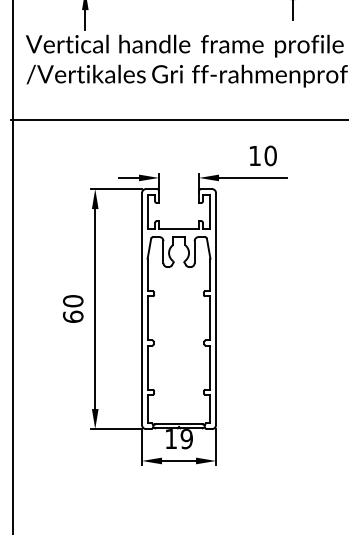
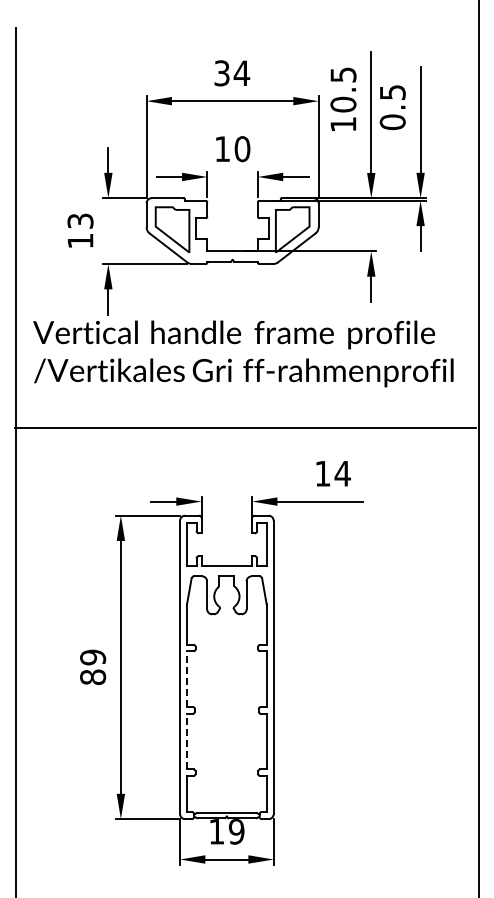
text: (270, 155) -> (342, 473), 10 -> 14
text: (73, 309) -> (93, 667), 60 -> 89
line: (147, 318) -> (187, 679), solid -> dashed
line: (147, 367) -> (187, 741), solid -> dashed

